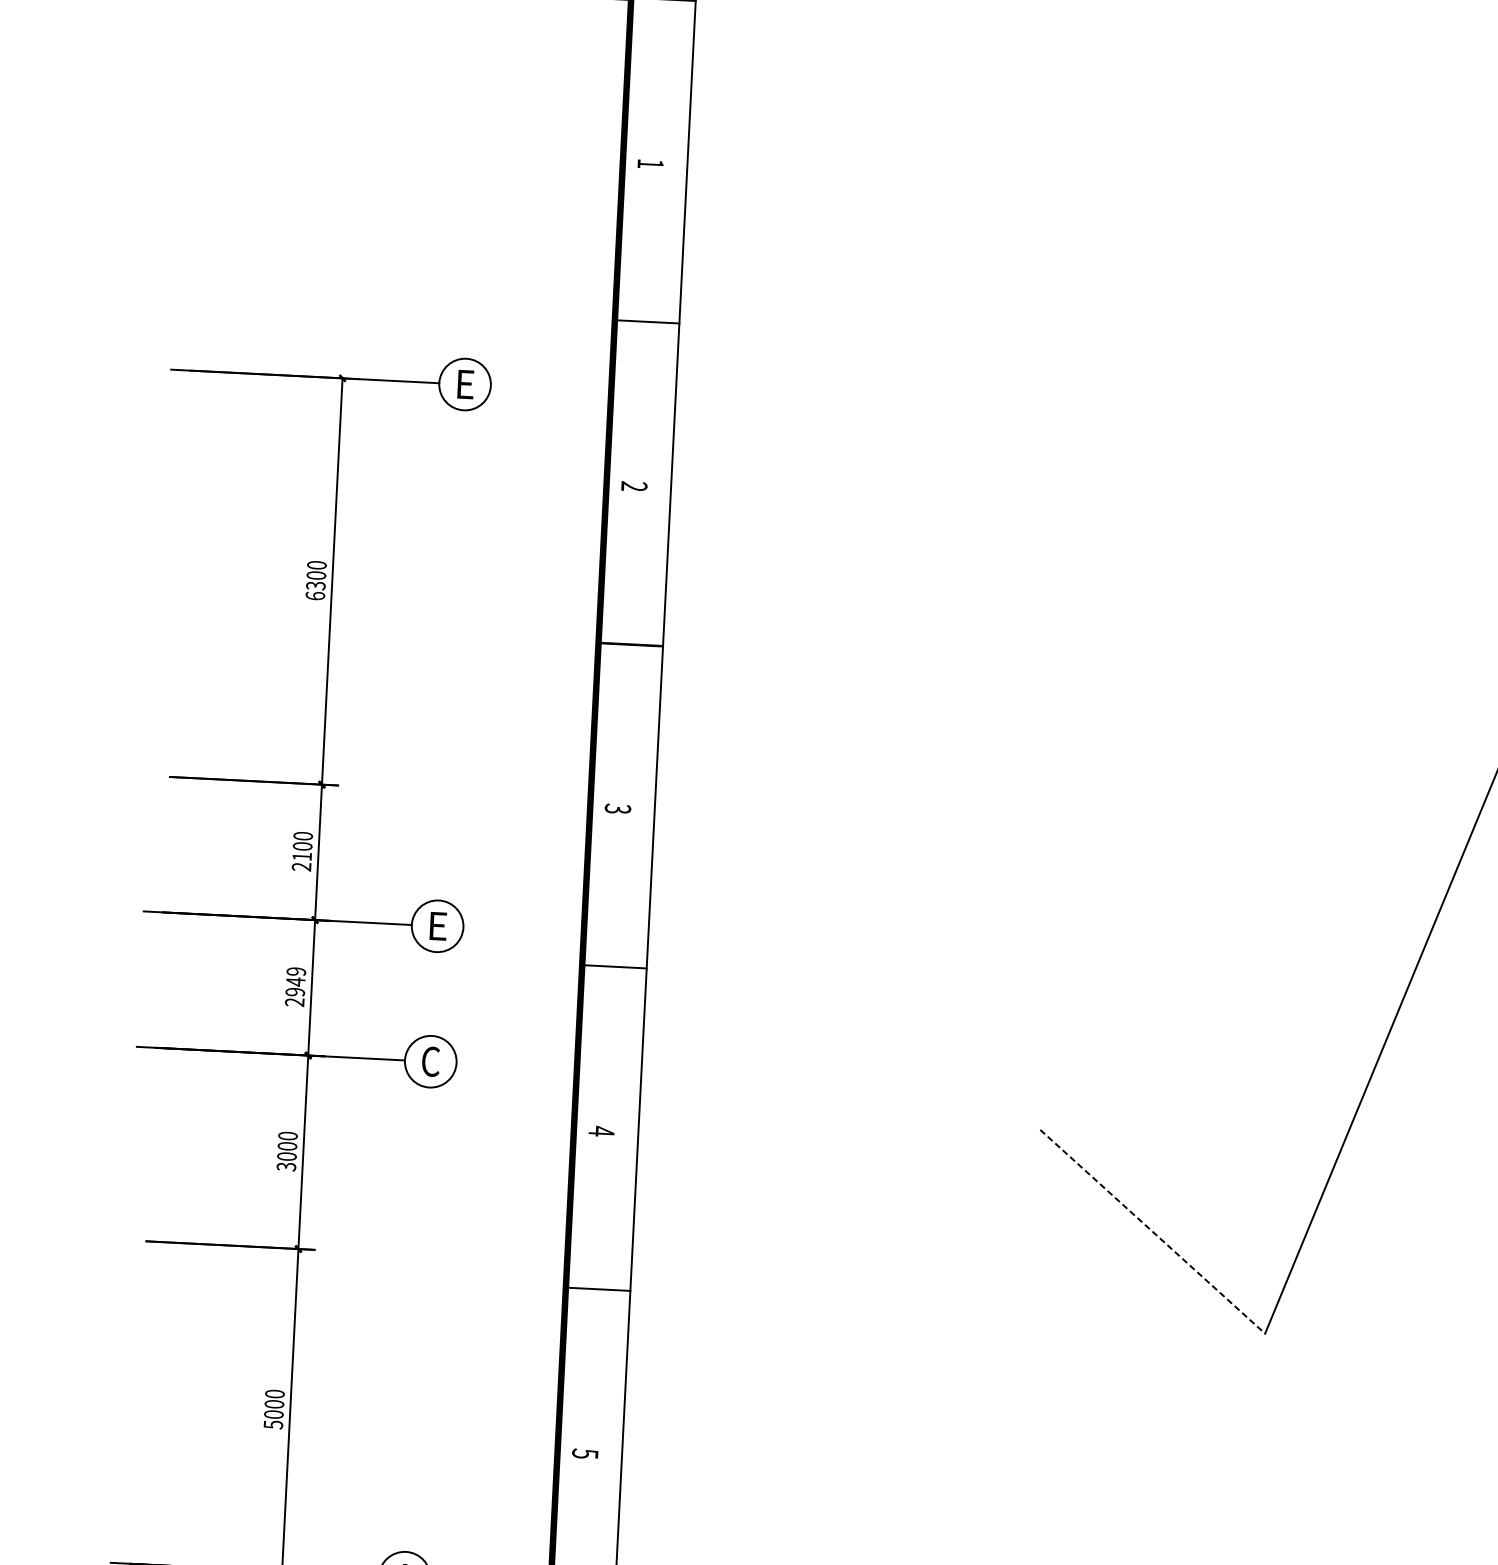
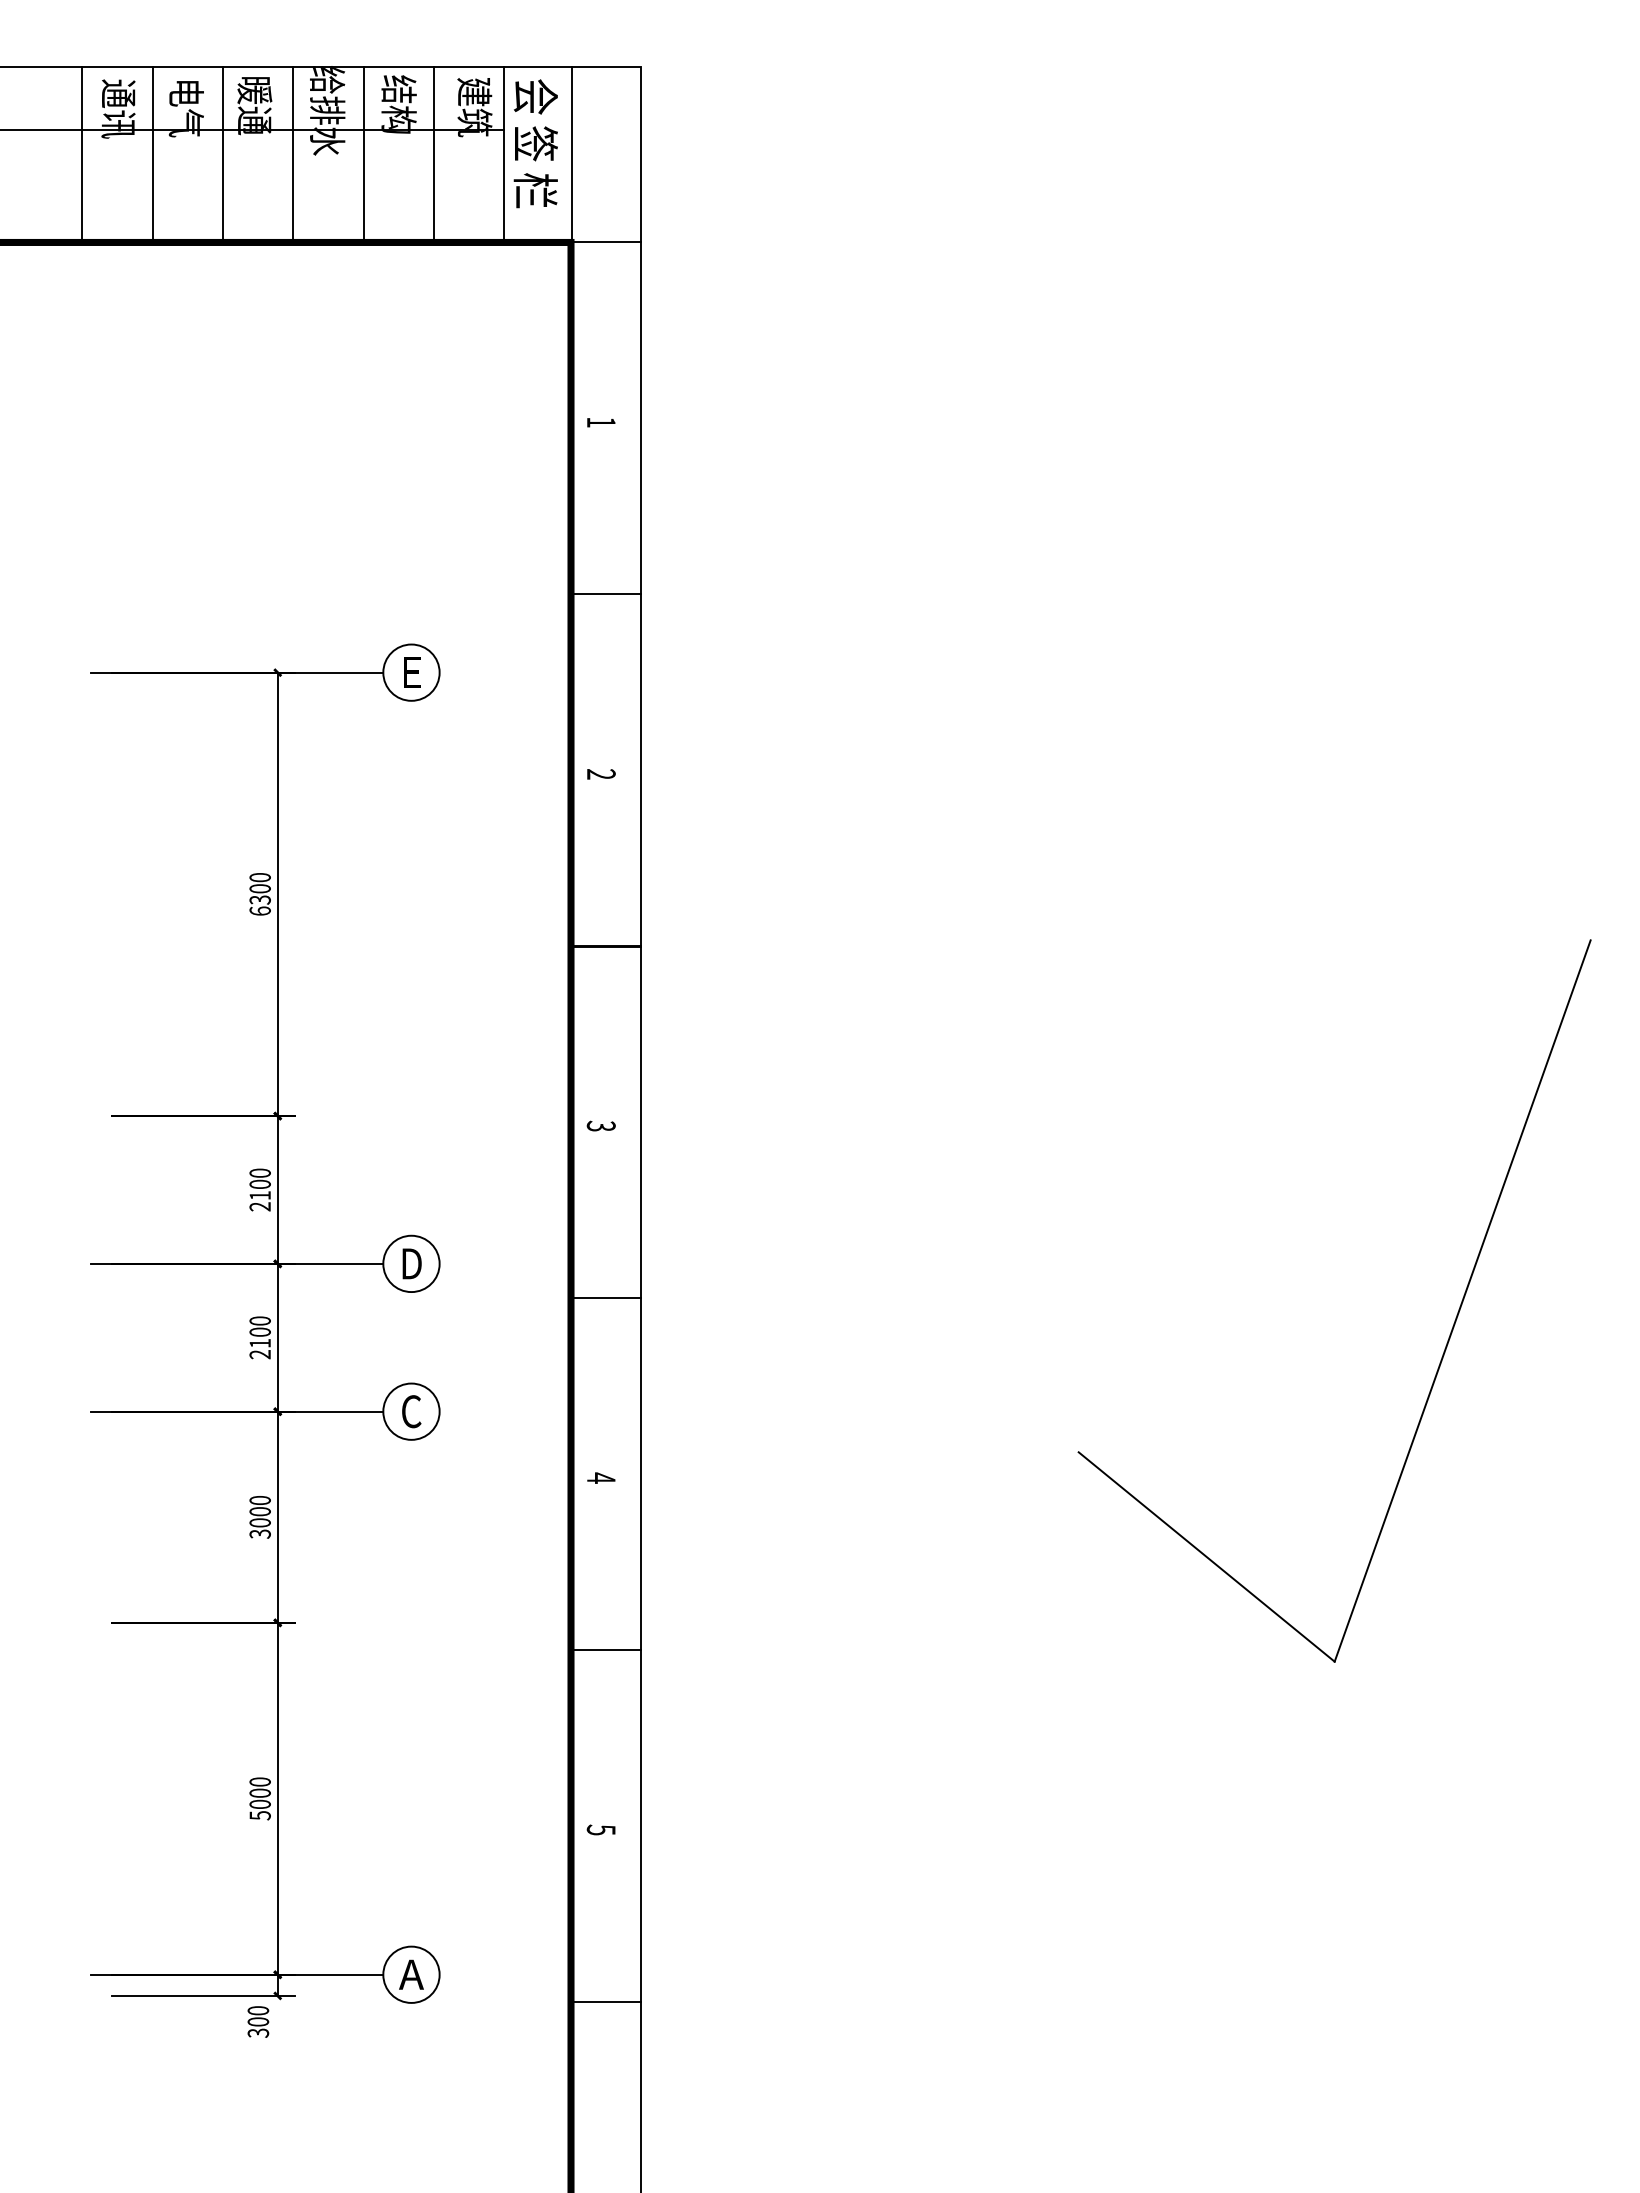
text: (437, 925) -> (411, 1263), E -> D
text: (295, 982) -> (259, 1332), 2949 -> 2100
line: (1153, 1232) -> (1207, 1557), dashed -> solid

